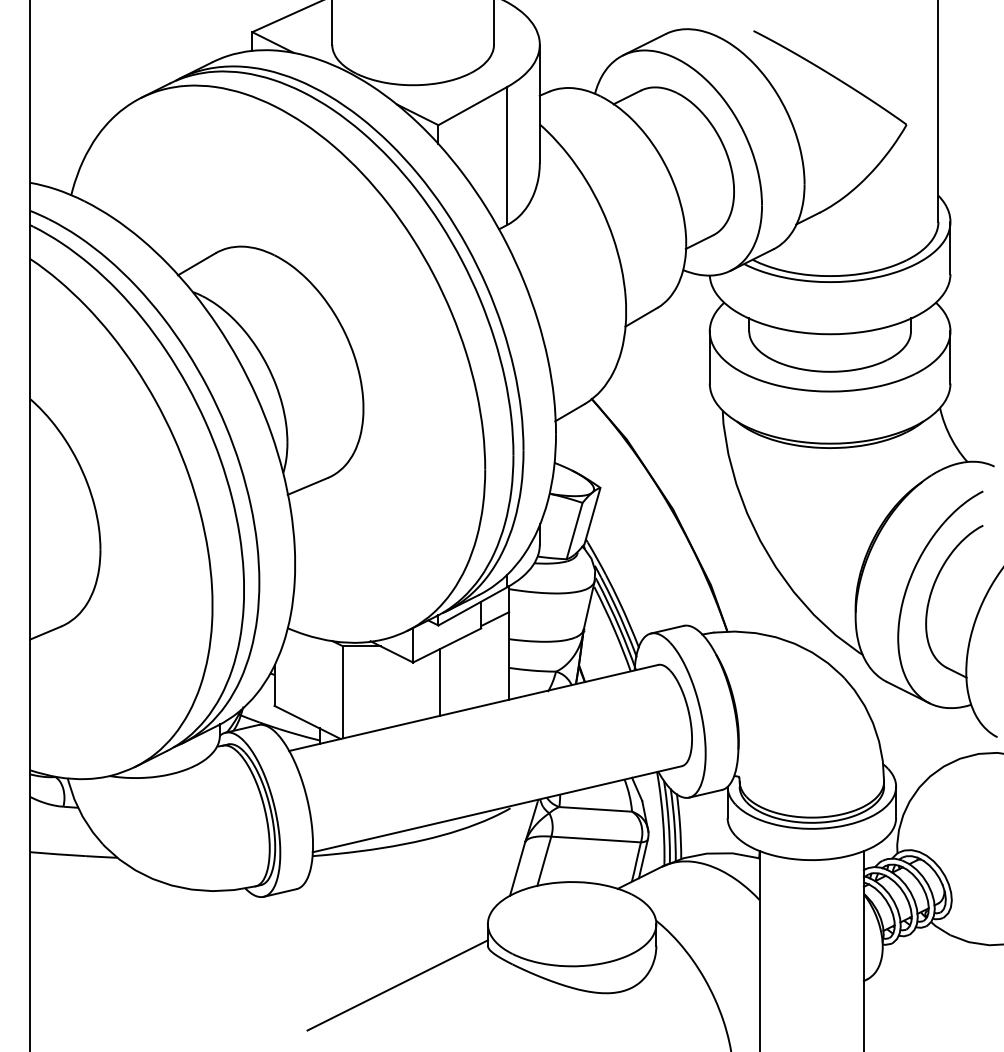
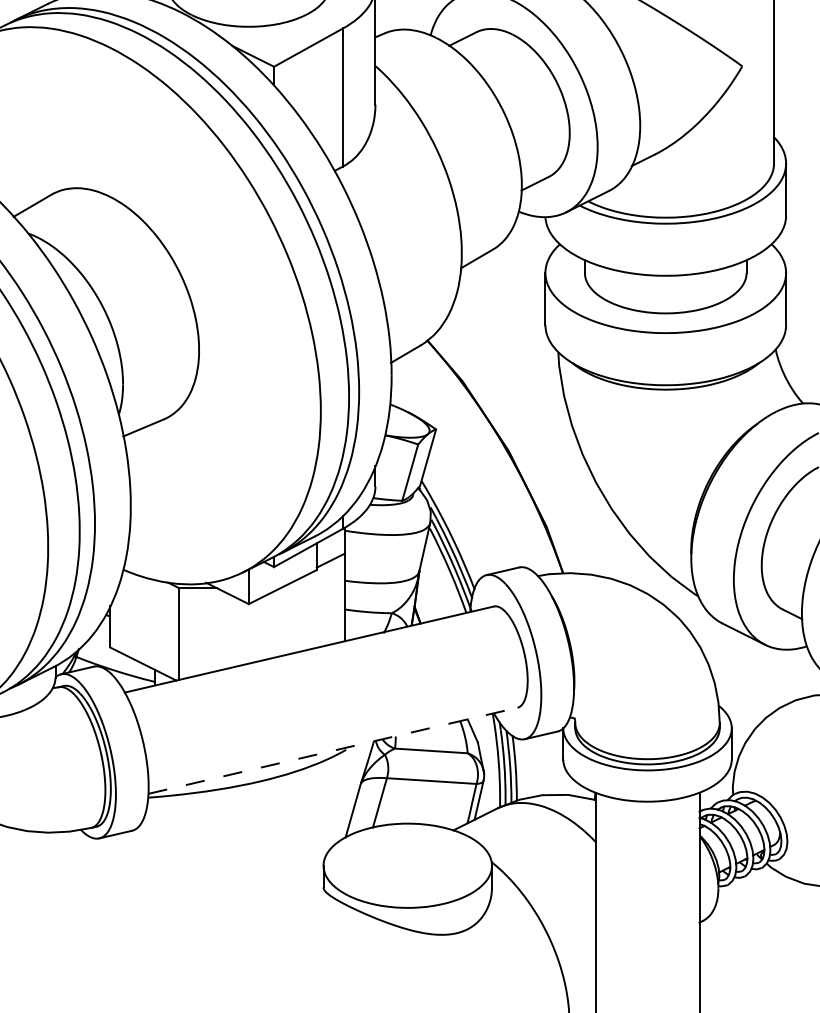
line: (440, 681) -> (276, 623), removed
line: (497, 809) -> (333, 751), solid -> dashed
line: (397, 985) -> (233, 927), removed

